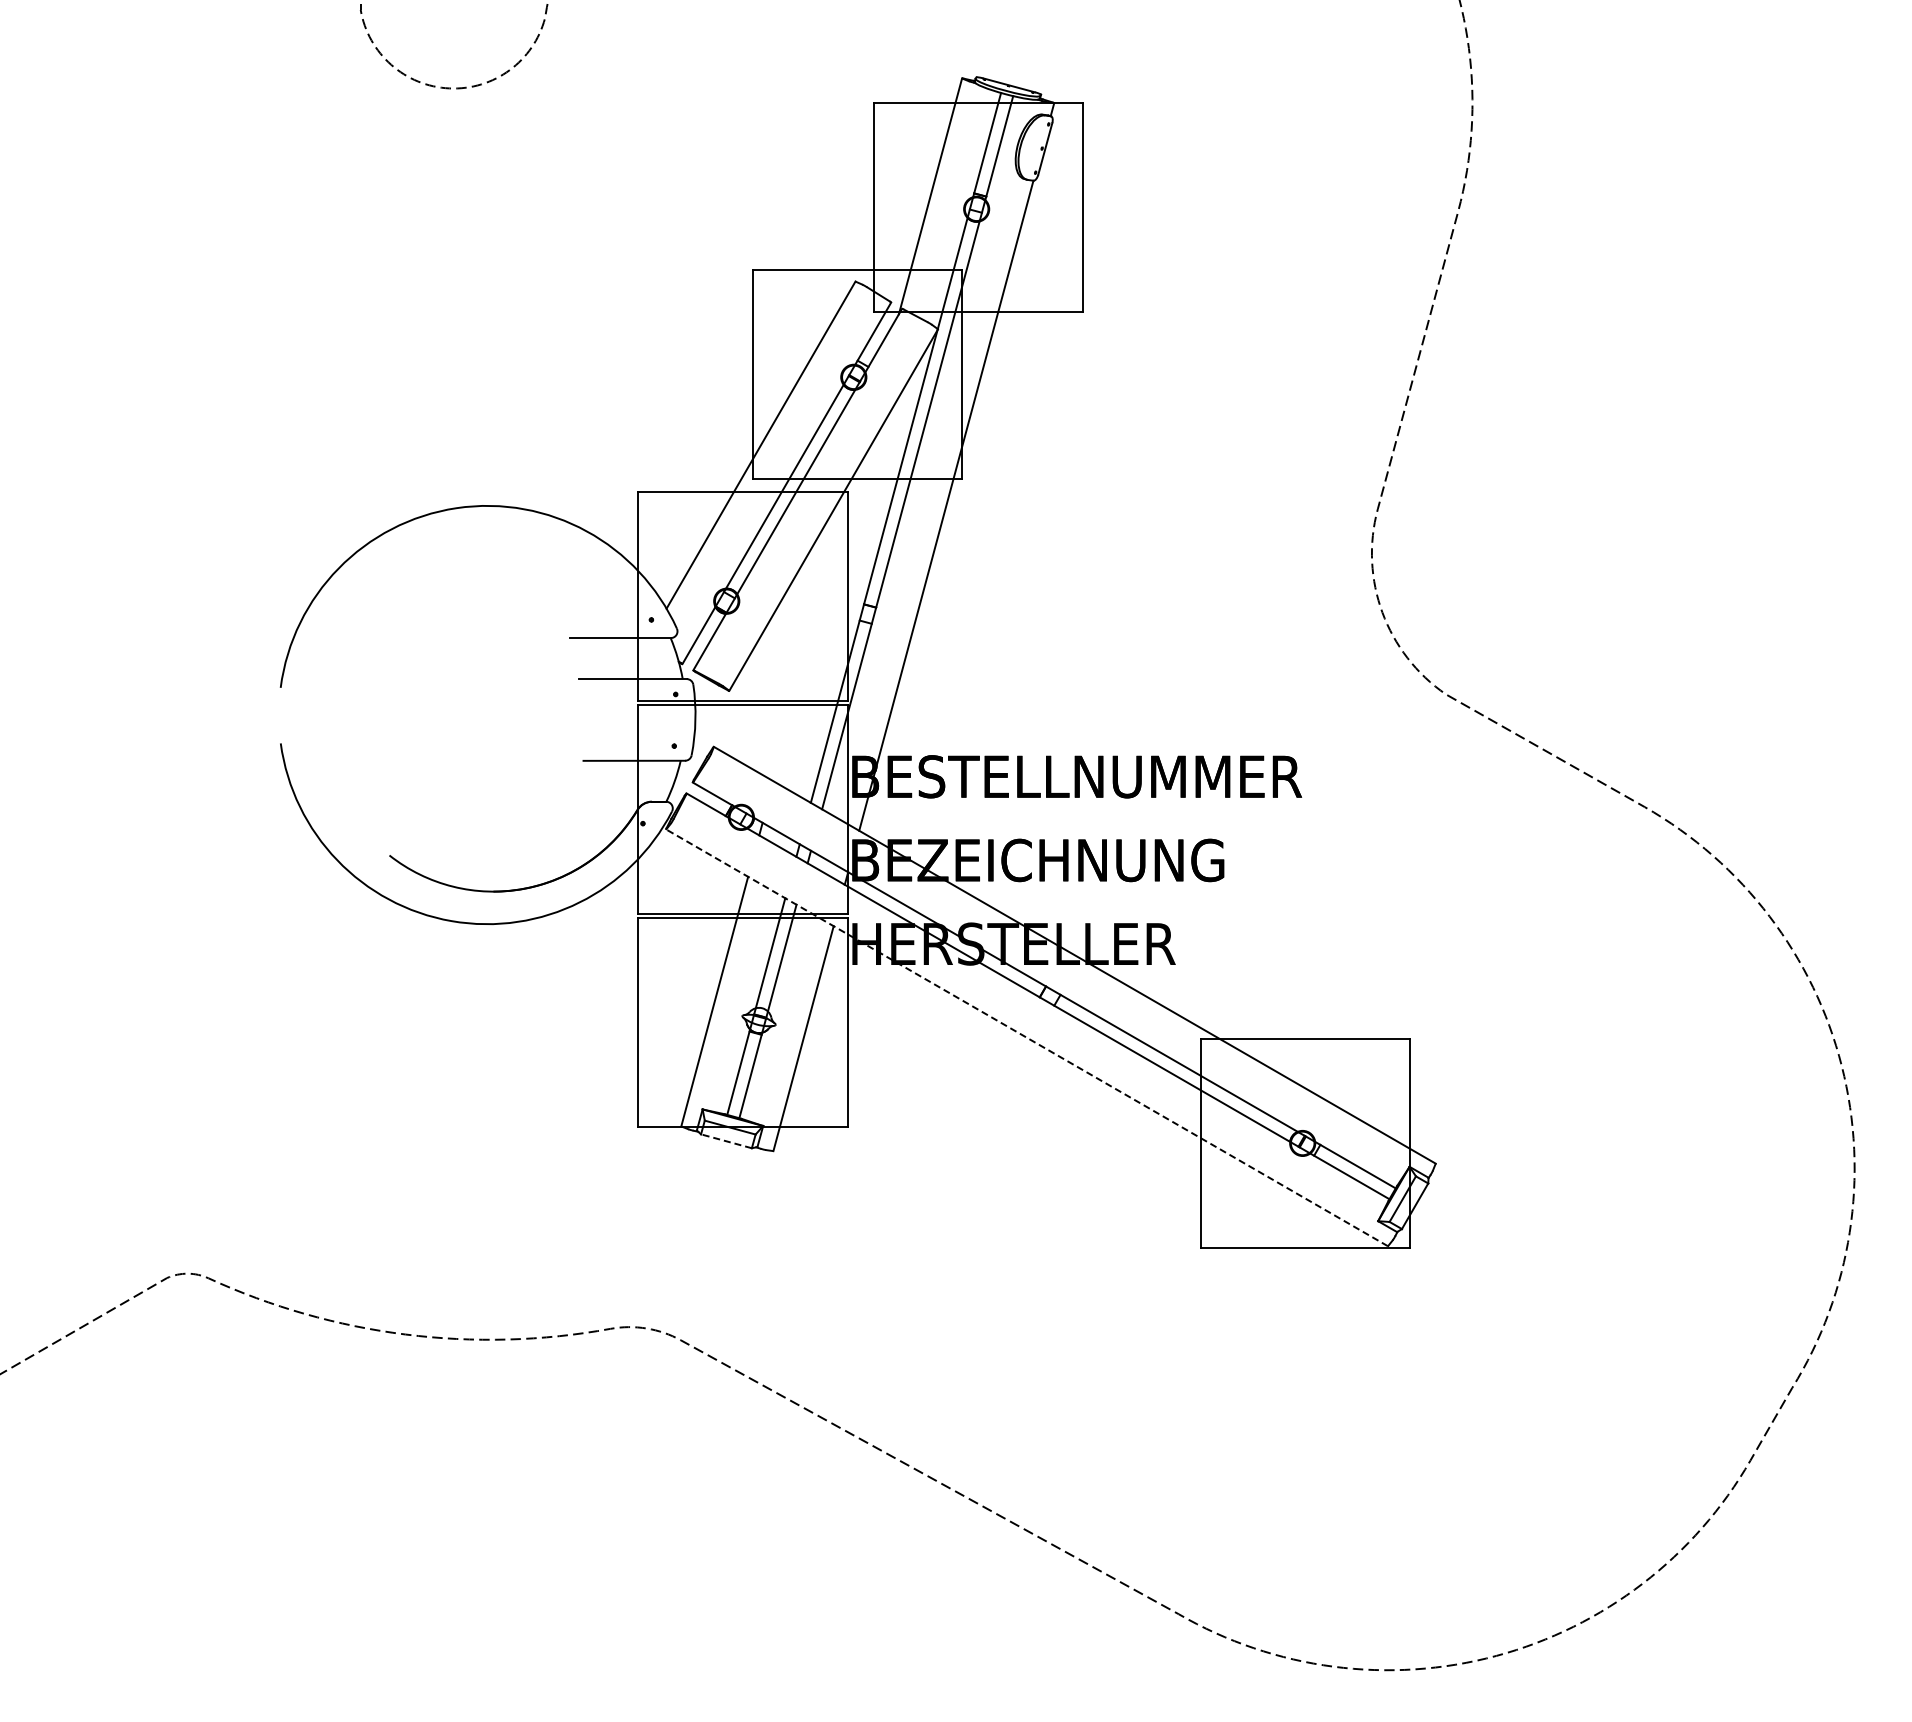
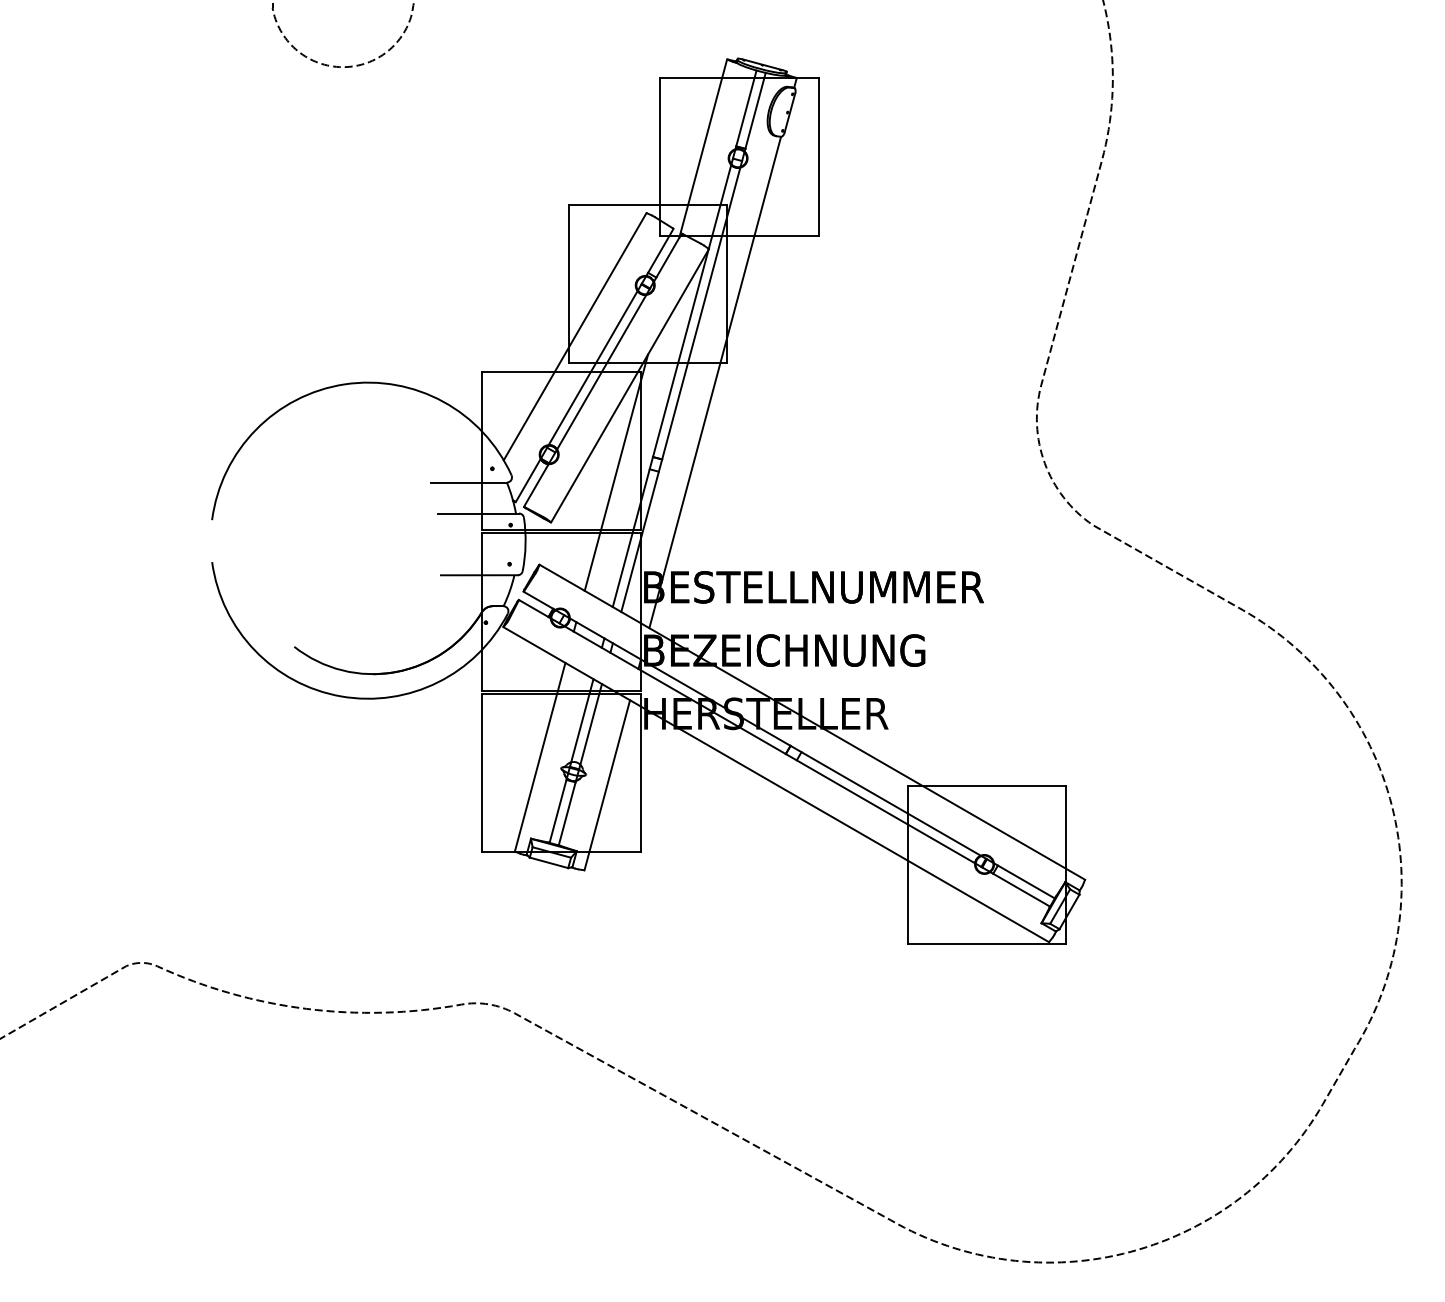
line: (815, 624) -> (616, 472), added
line: (1027, 1037) -> (776, 784), dashed -> solid
line: (725, 1141) -> (548, 863), dashed -> solid

